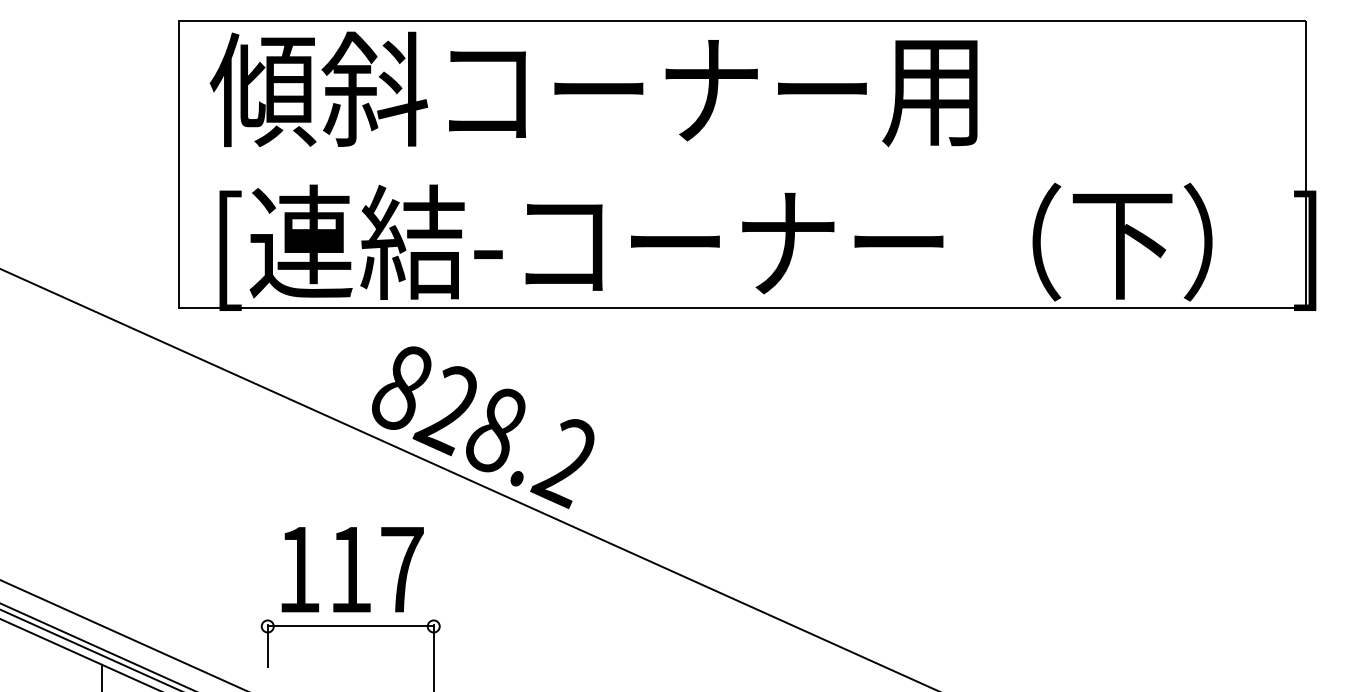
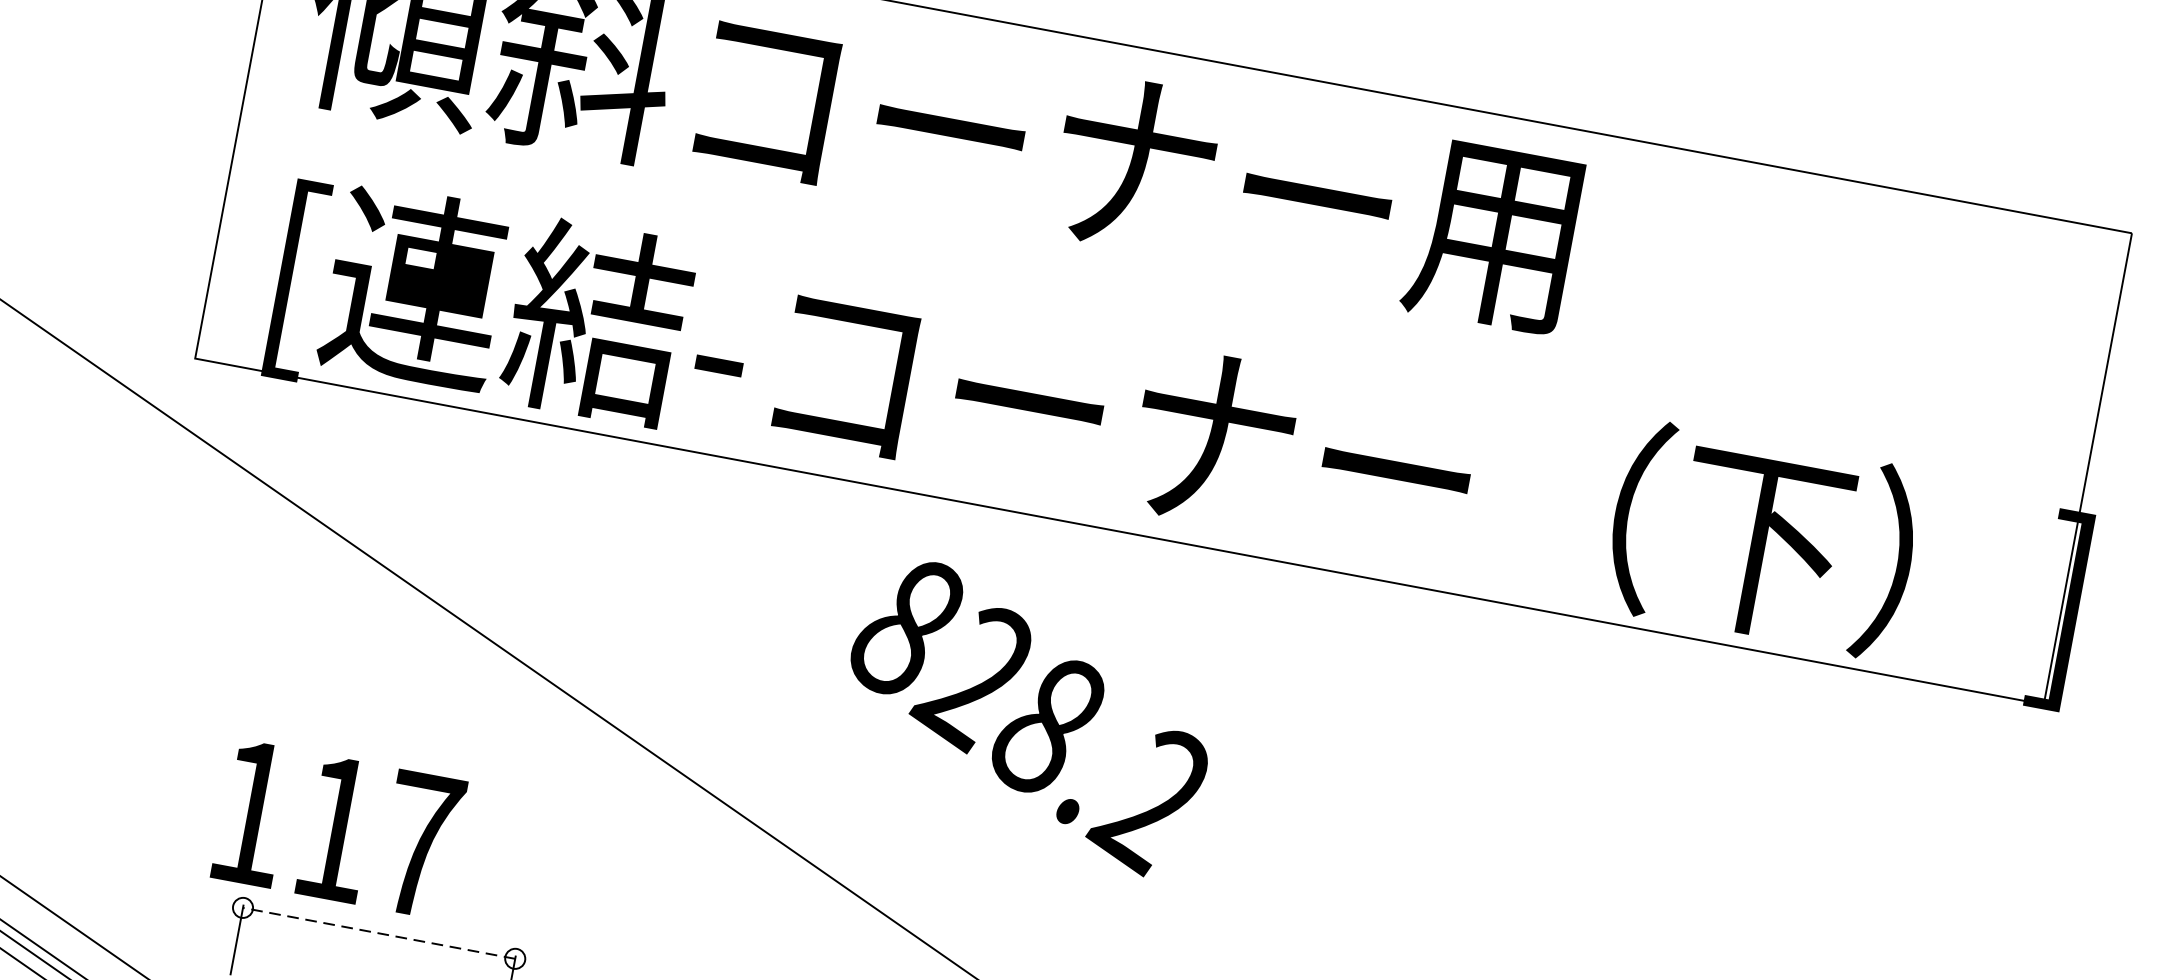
text: (483, 427) -> (1028, 717), moved
text: (352, 569) -> (338, 829), moved
line: (350, 626) -> (378, 933), solid -> dashed

